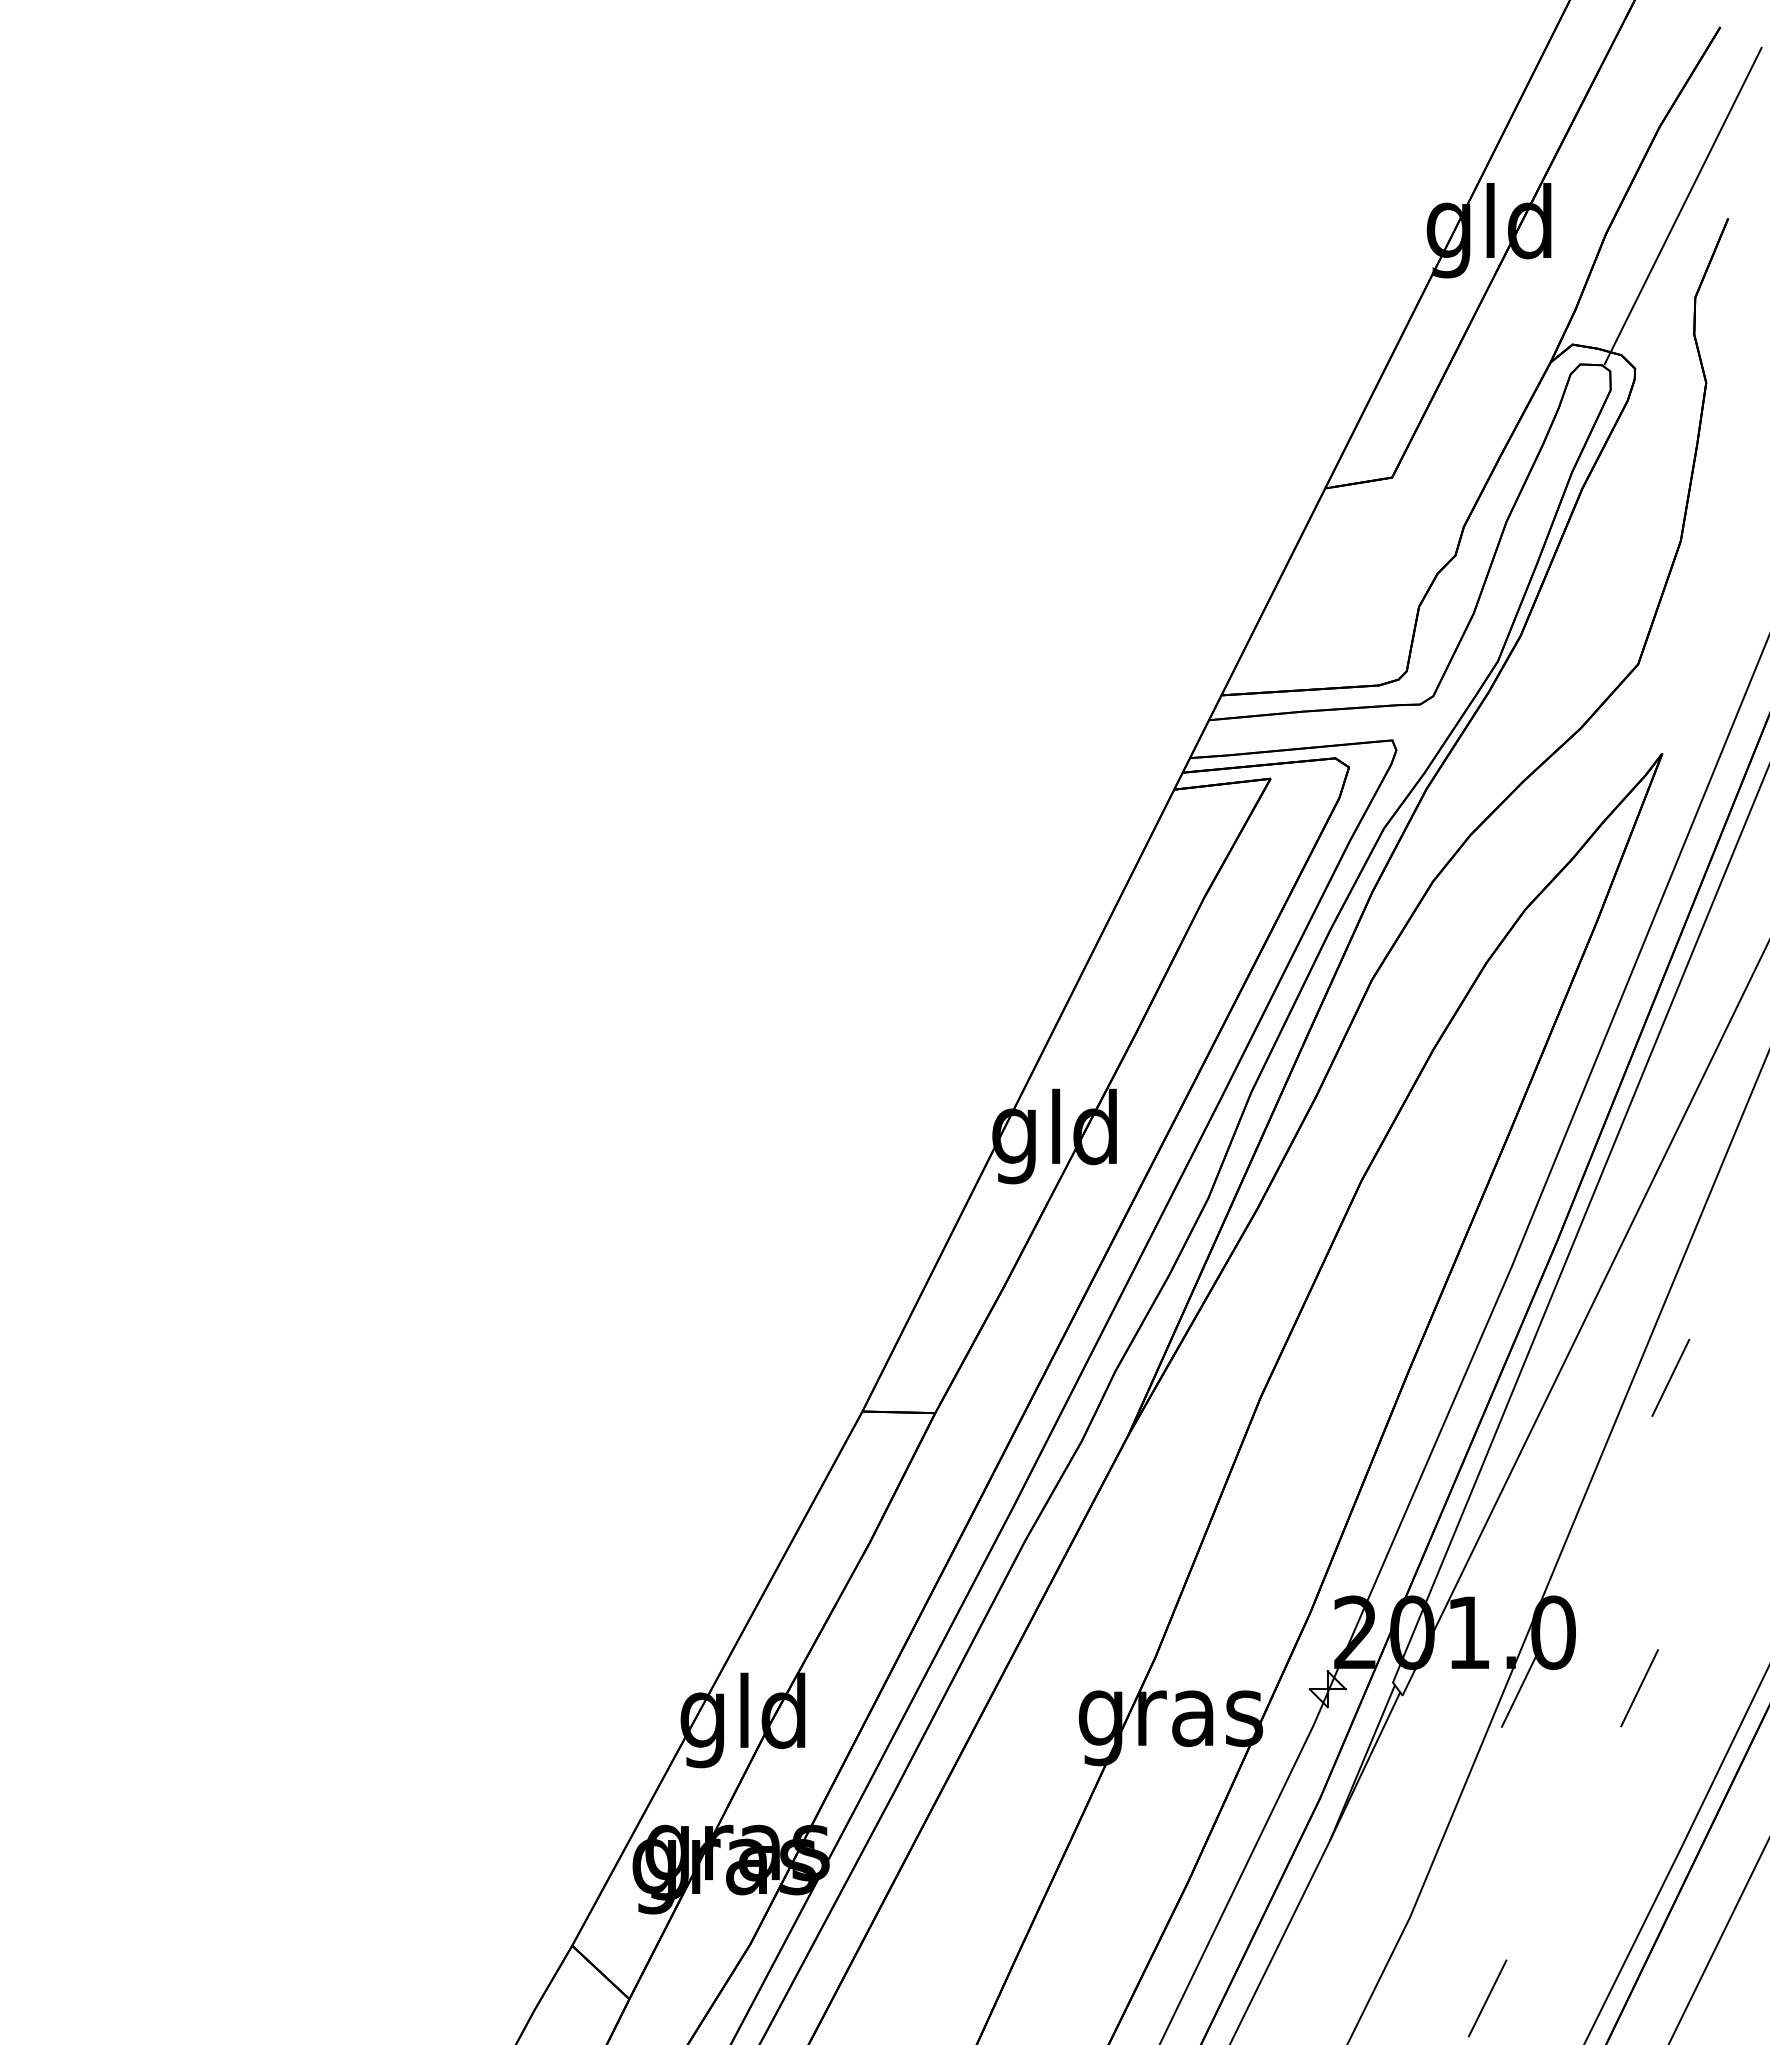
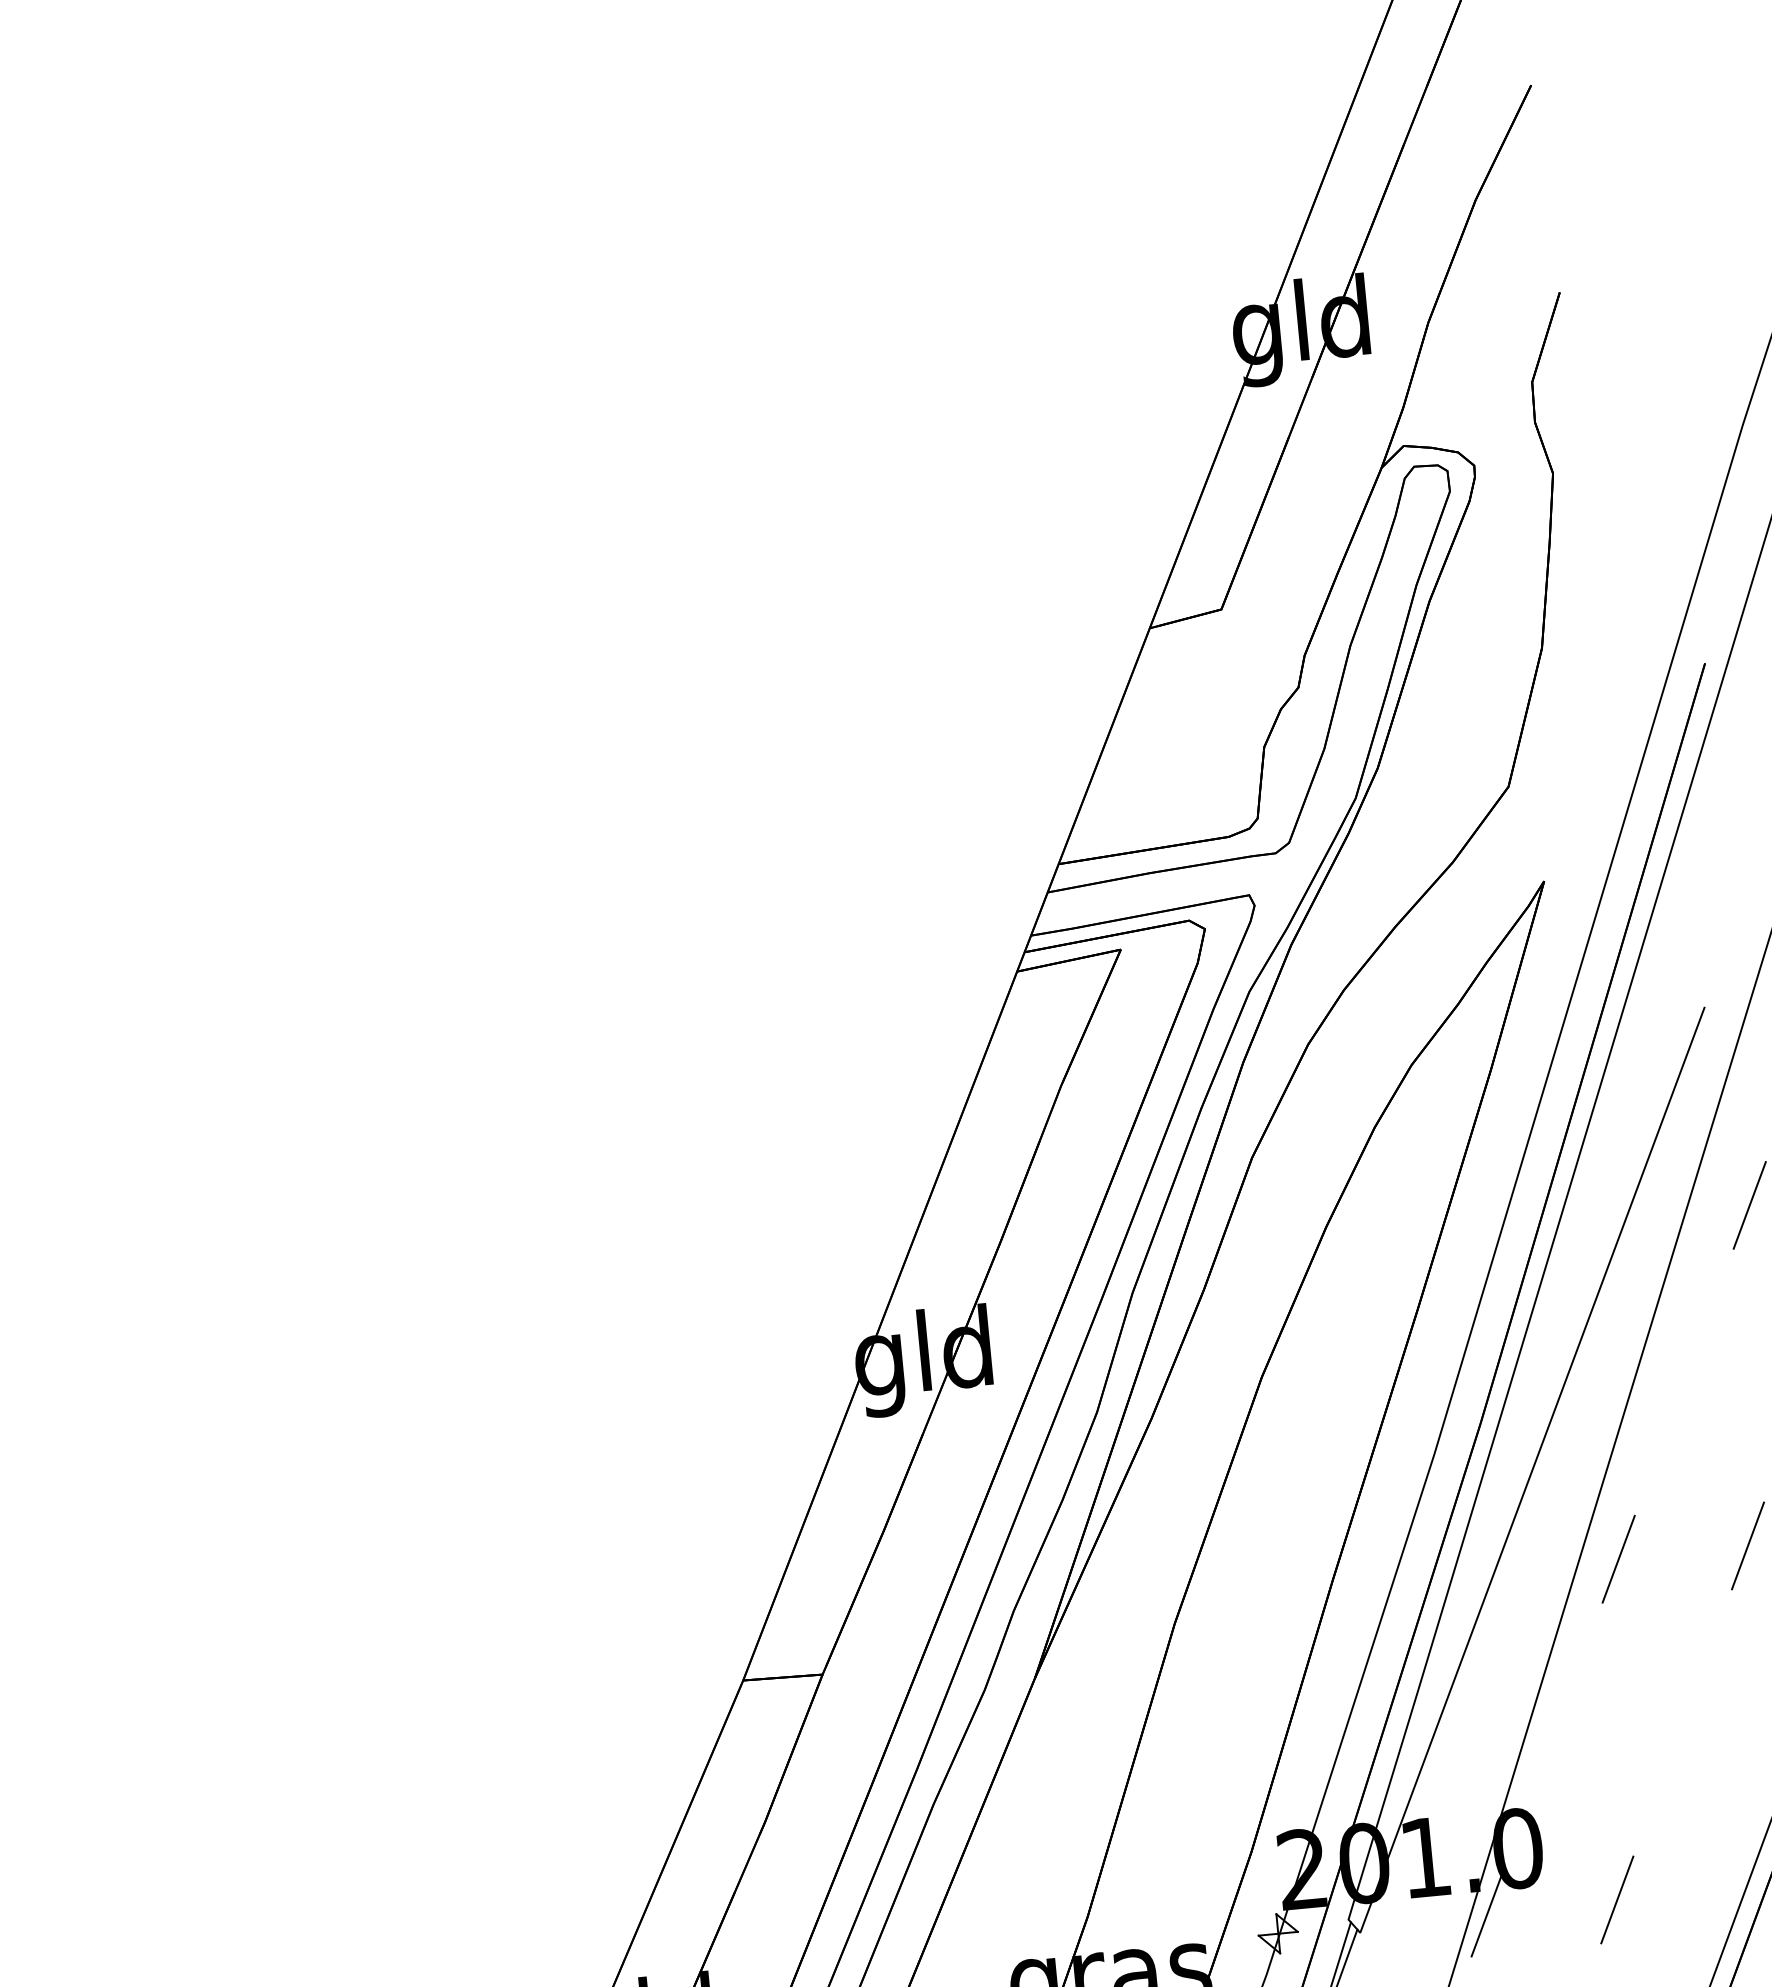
line: (1682, 205) -> (1508, 283), removed

